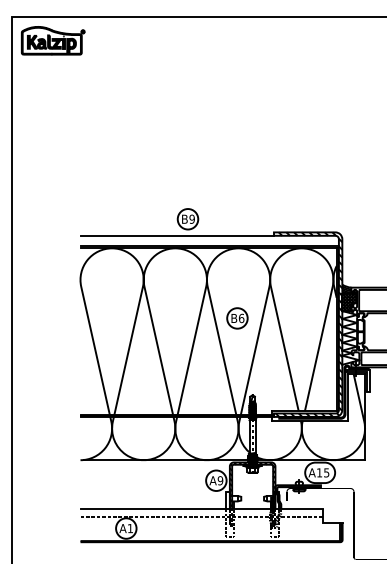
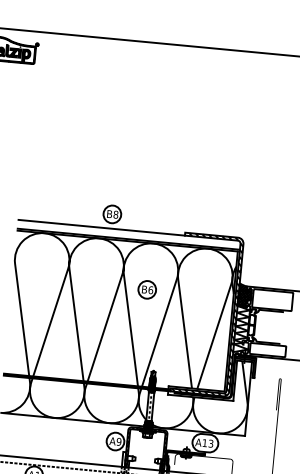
text: (191, 218) -> (115, 214), B9 -> B8
part: (237, 318) -> (147, 289), moved
text: (326, 472) -> (210, 443), A15 -> A13

